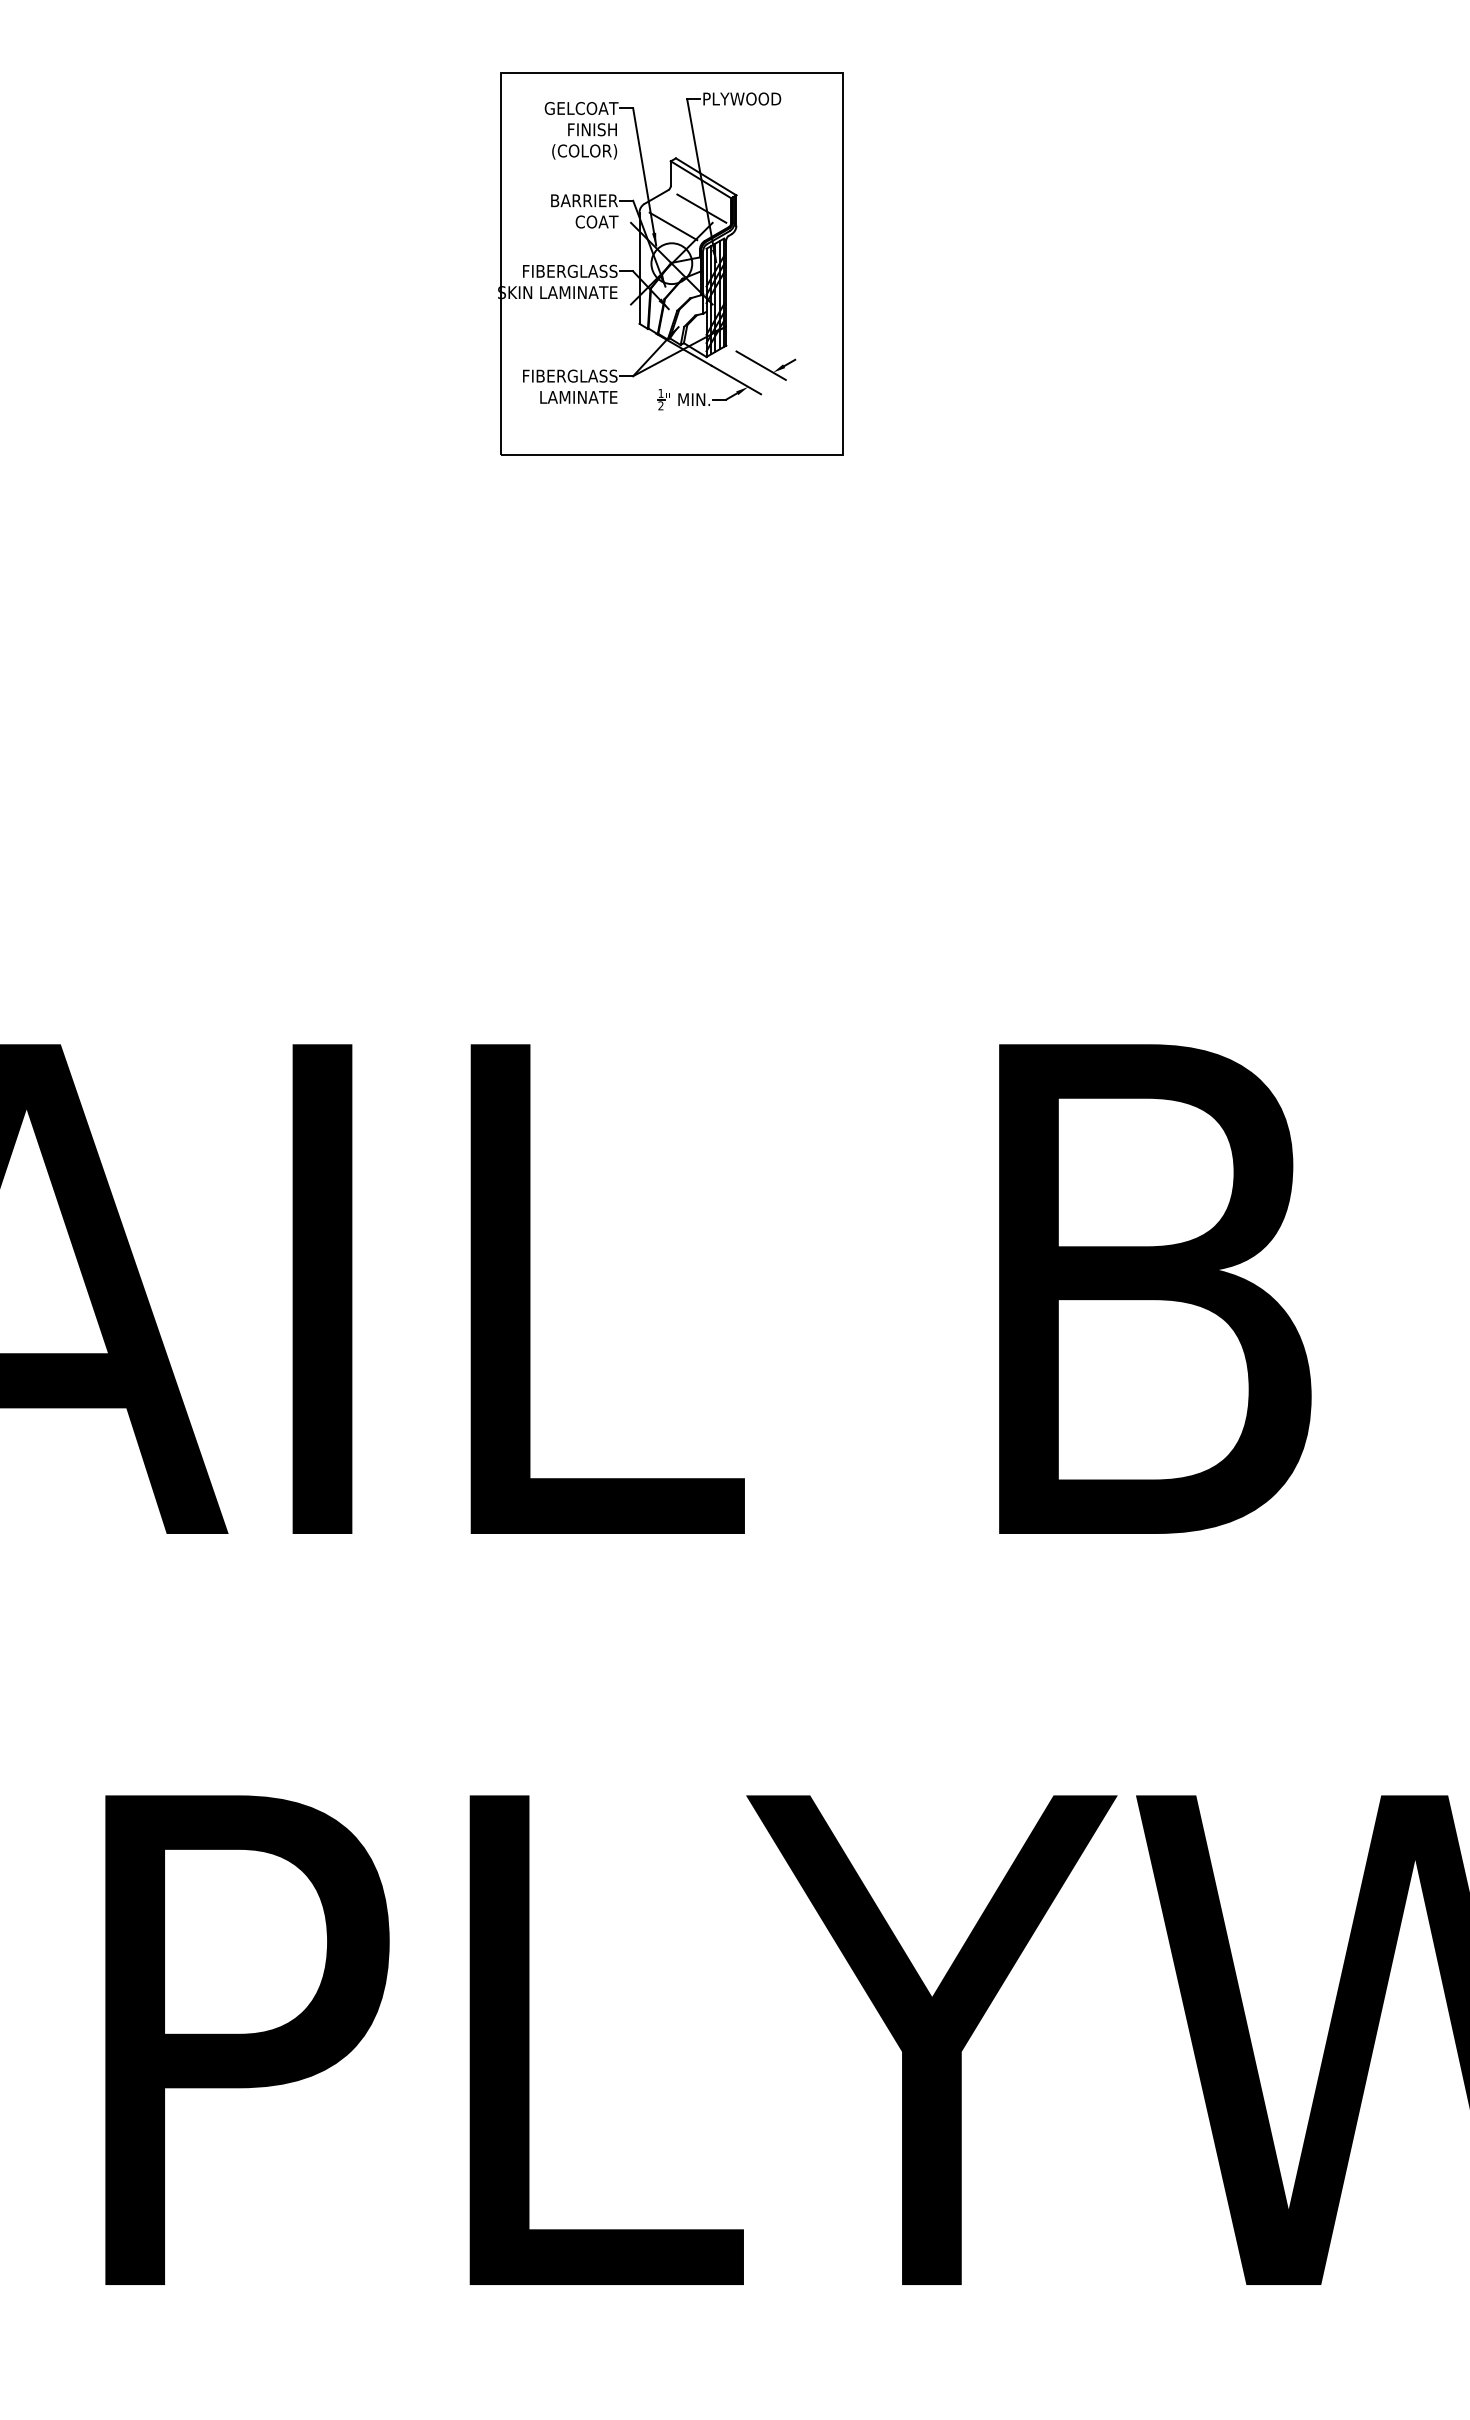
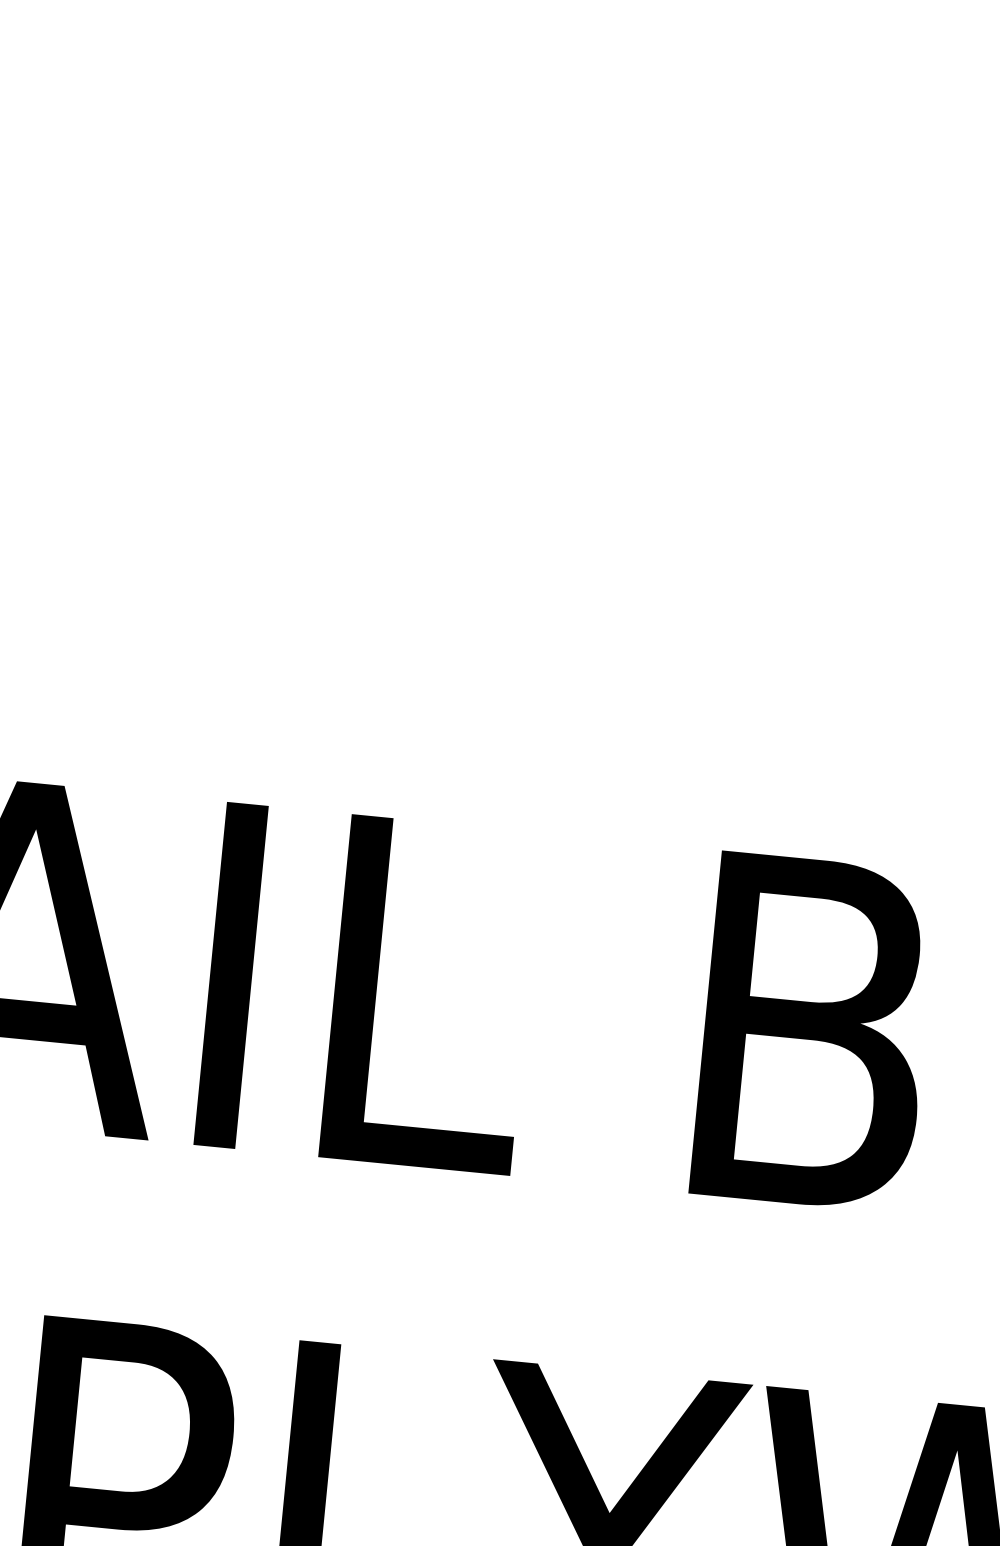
part: (670, 263) -> (545, 280), removed

